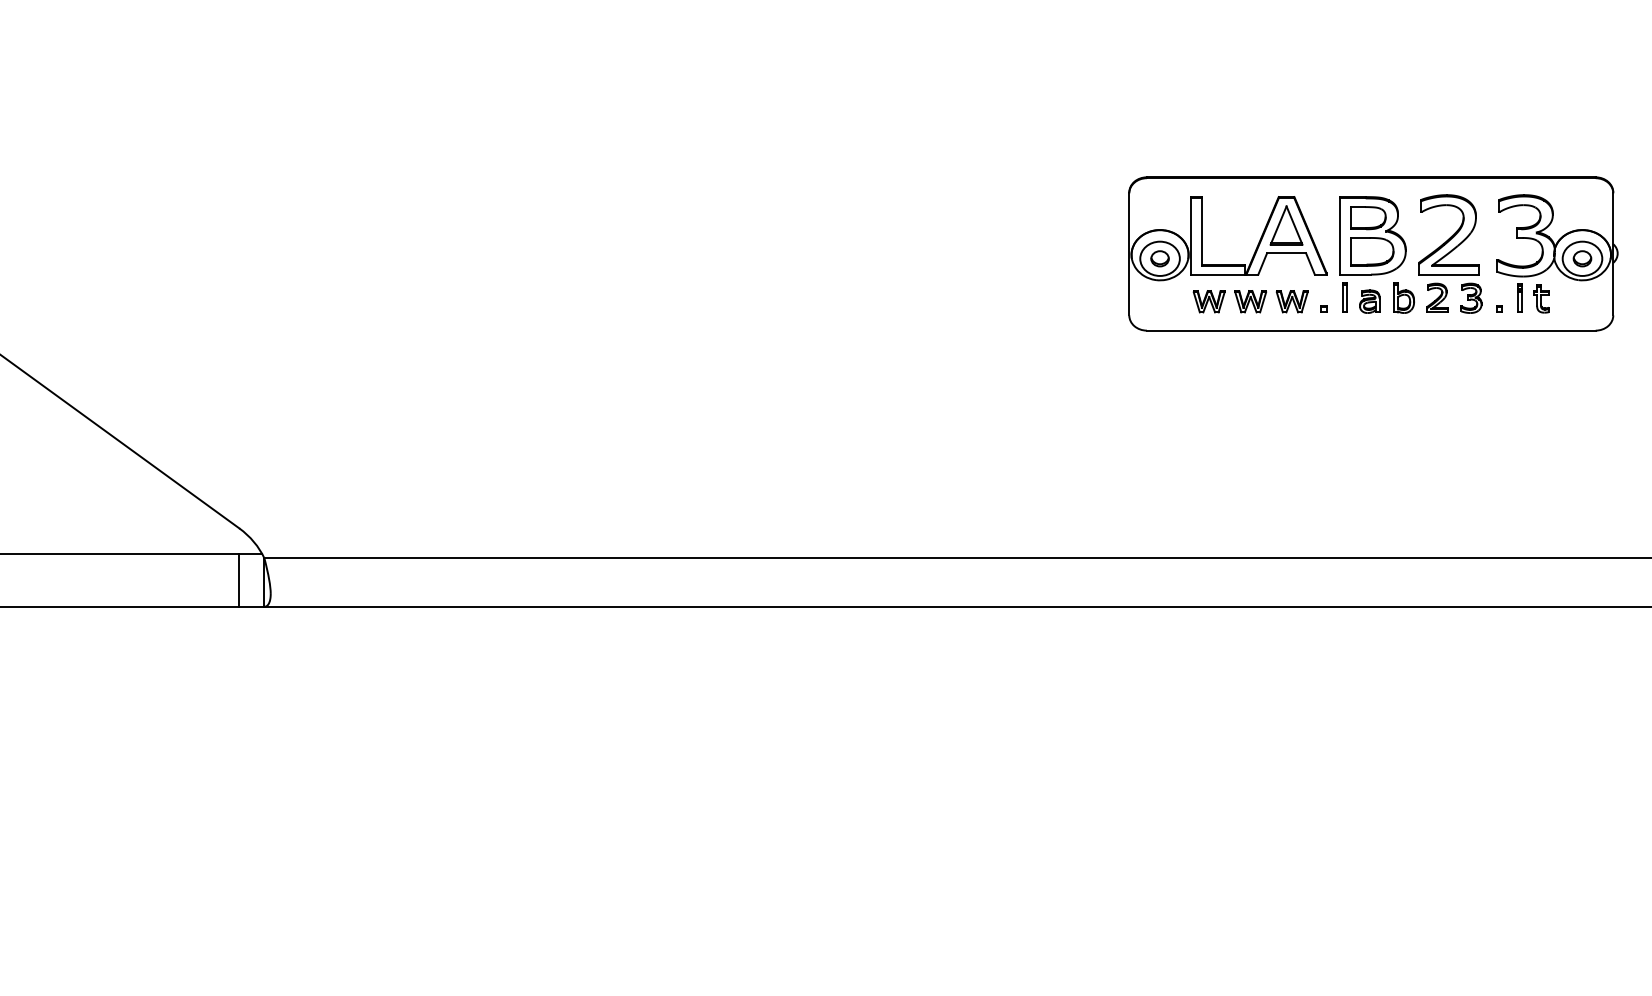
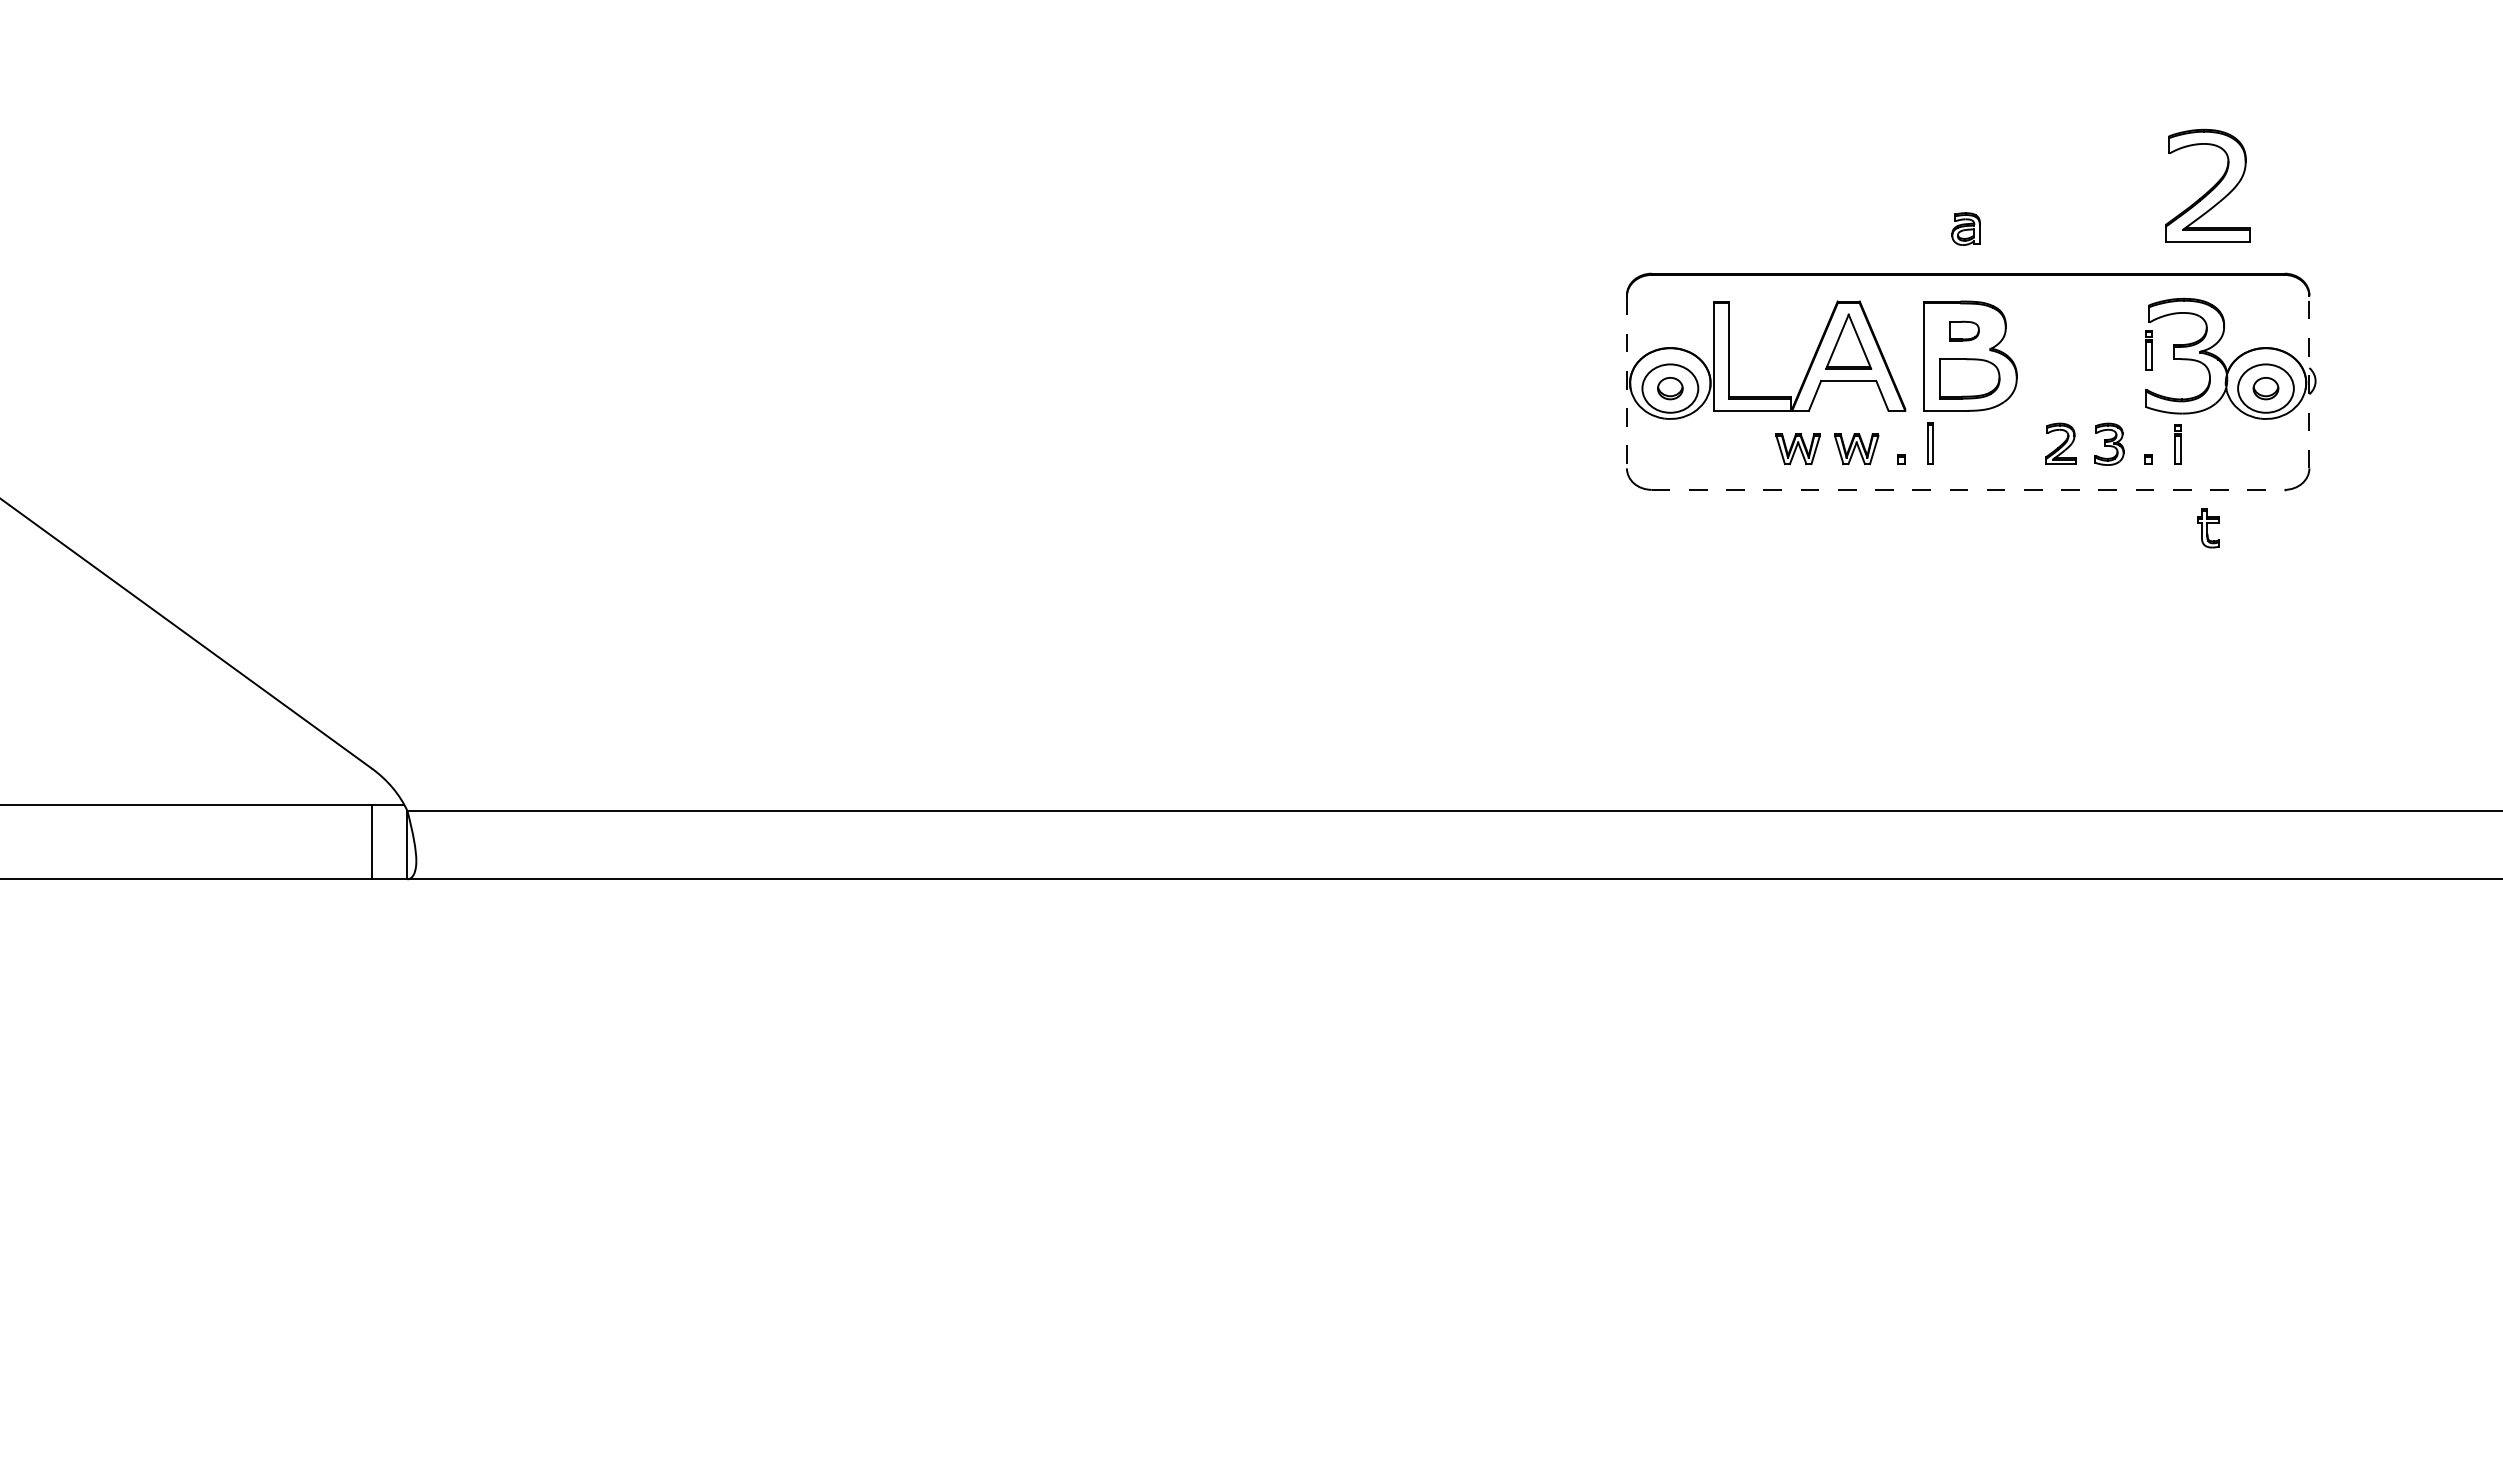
part: (1368, 217) -> (1964, 330), size x0.6
part: (1499, 231) -> (2148, 350), added
part: (1448, 234) -> (2207, 185), moved
line: (1128, 254) -> (1626, 382), solid -> dashed
line: (1613, 254) -> (2309, 382), solid -> dashed
part: (1404, 297) -> (2014, 443), removed
part: (1541, 299) -> (2208, 528), moved
part: (1369, 301) -> (1965, 228), moved
part: (1209, 302) -> (1739, 449), removed
line: (1371, 330) -> (1968, 489), solid -> dashed

